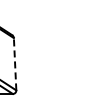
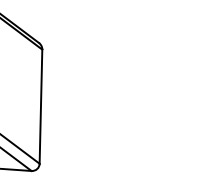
line: (15, 63) -> (41, 105), dashed -> solid

